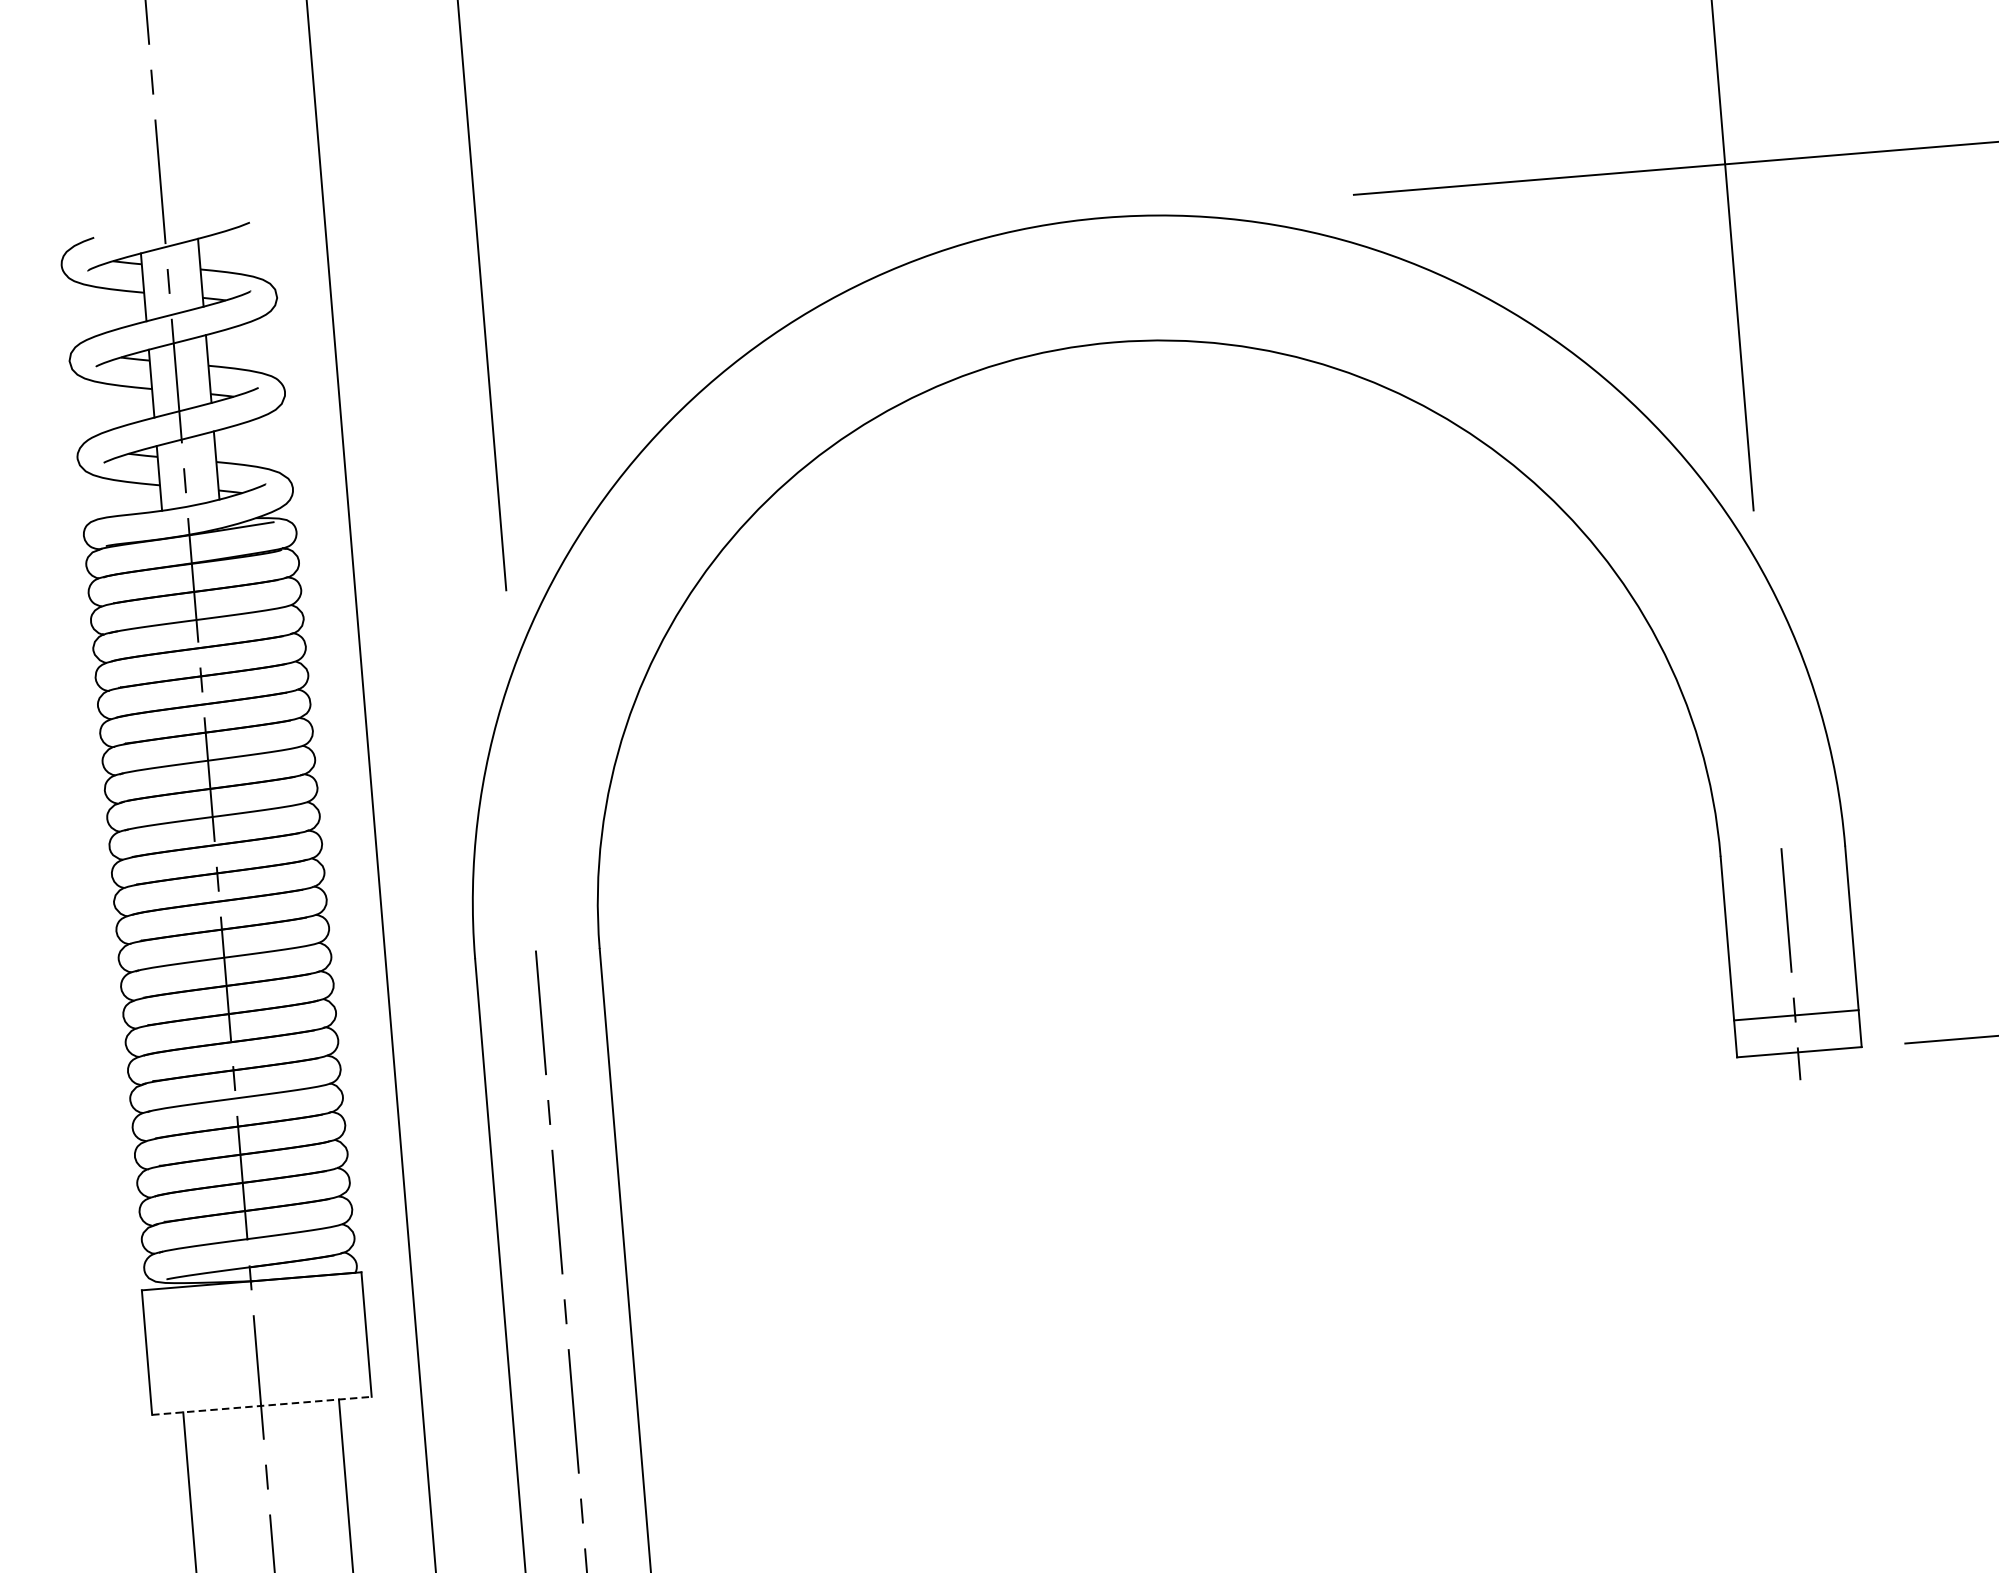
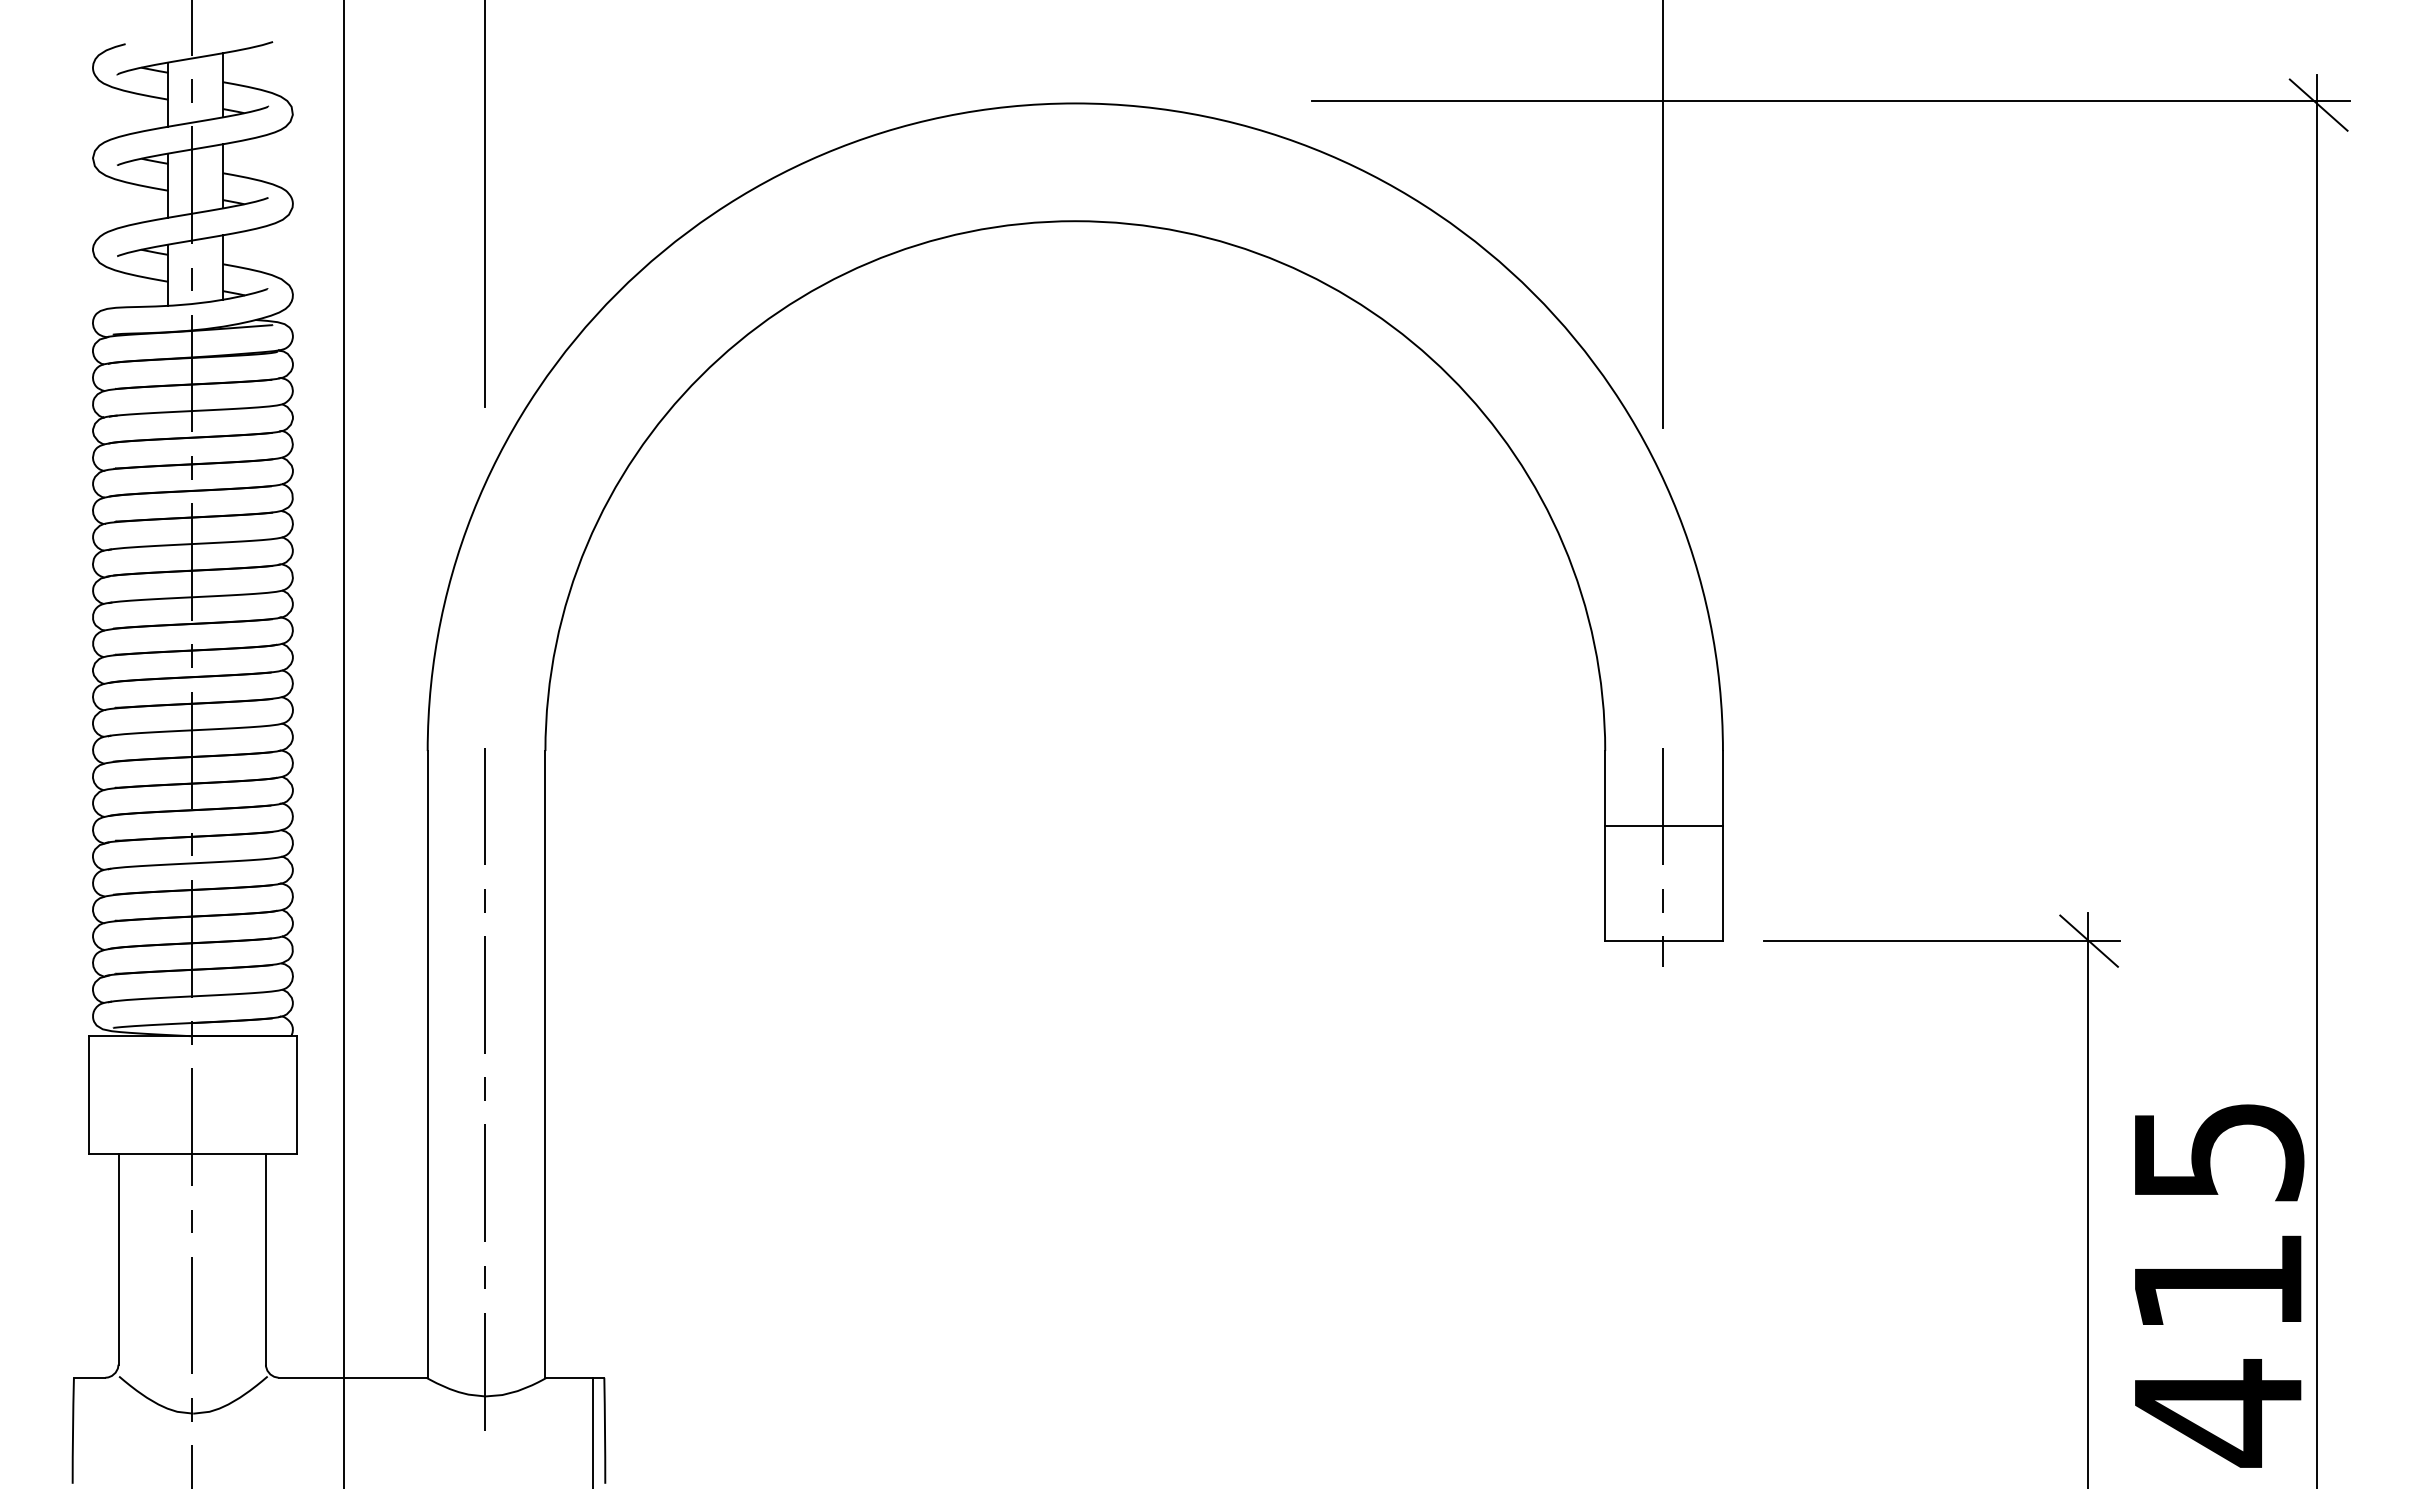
line: (1795, 1015) -> (1663, 825), moved
line: (261, 1406) -> (192, 1154), dashed -> solid

